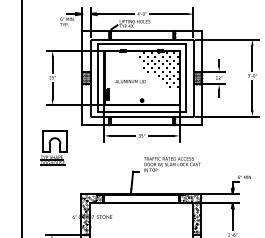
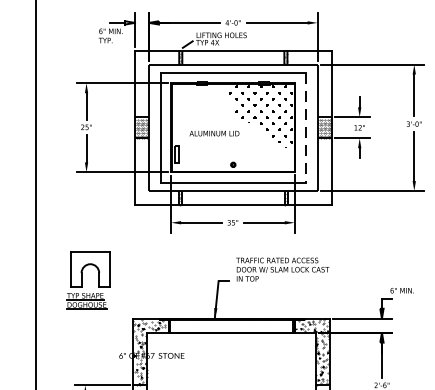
line: (186, 78) -> (306, 128), solid -> dashed
part: (53, 147) -> (87, 279), moved

